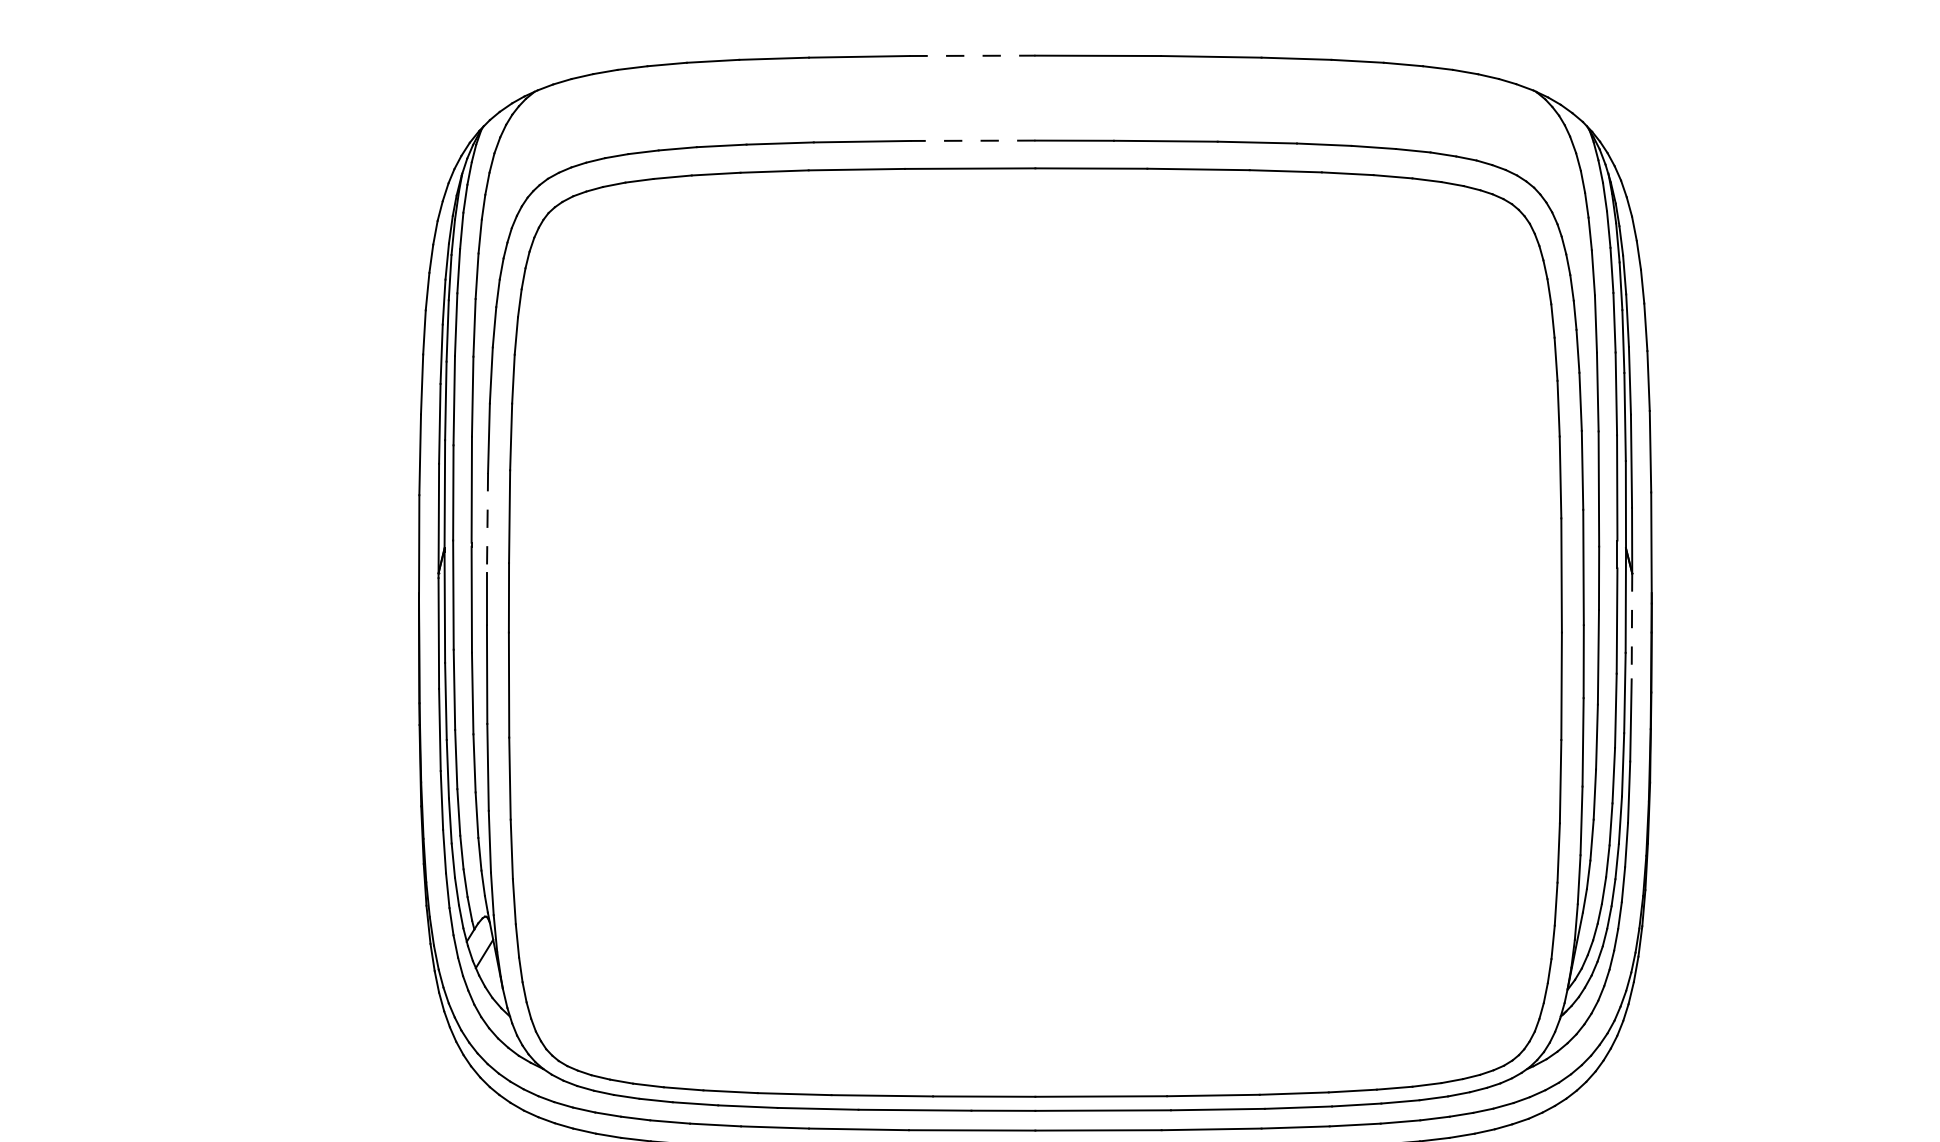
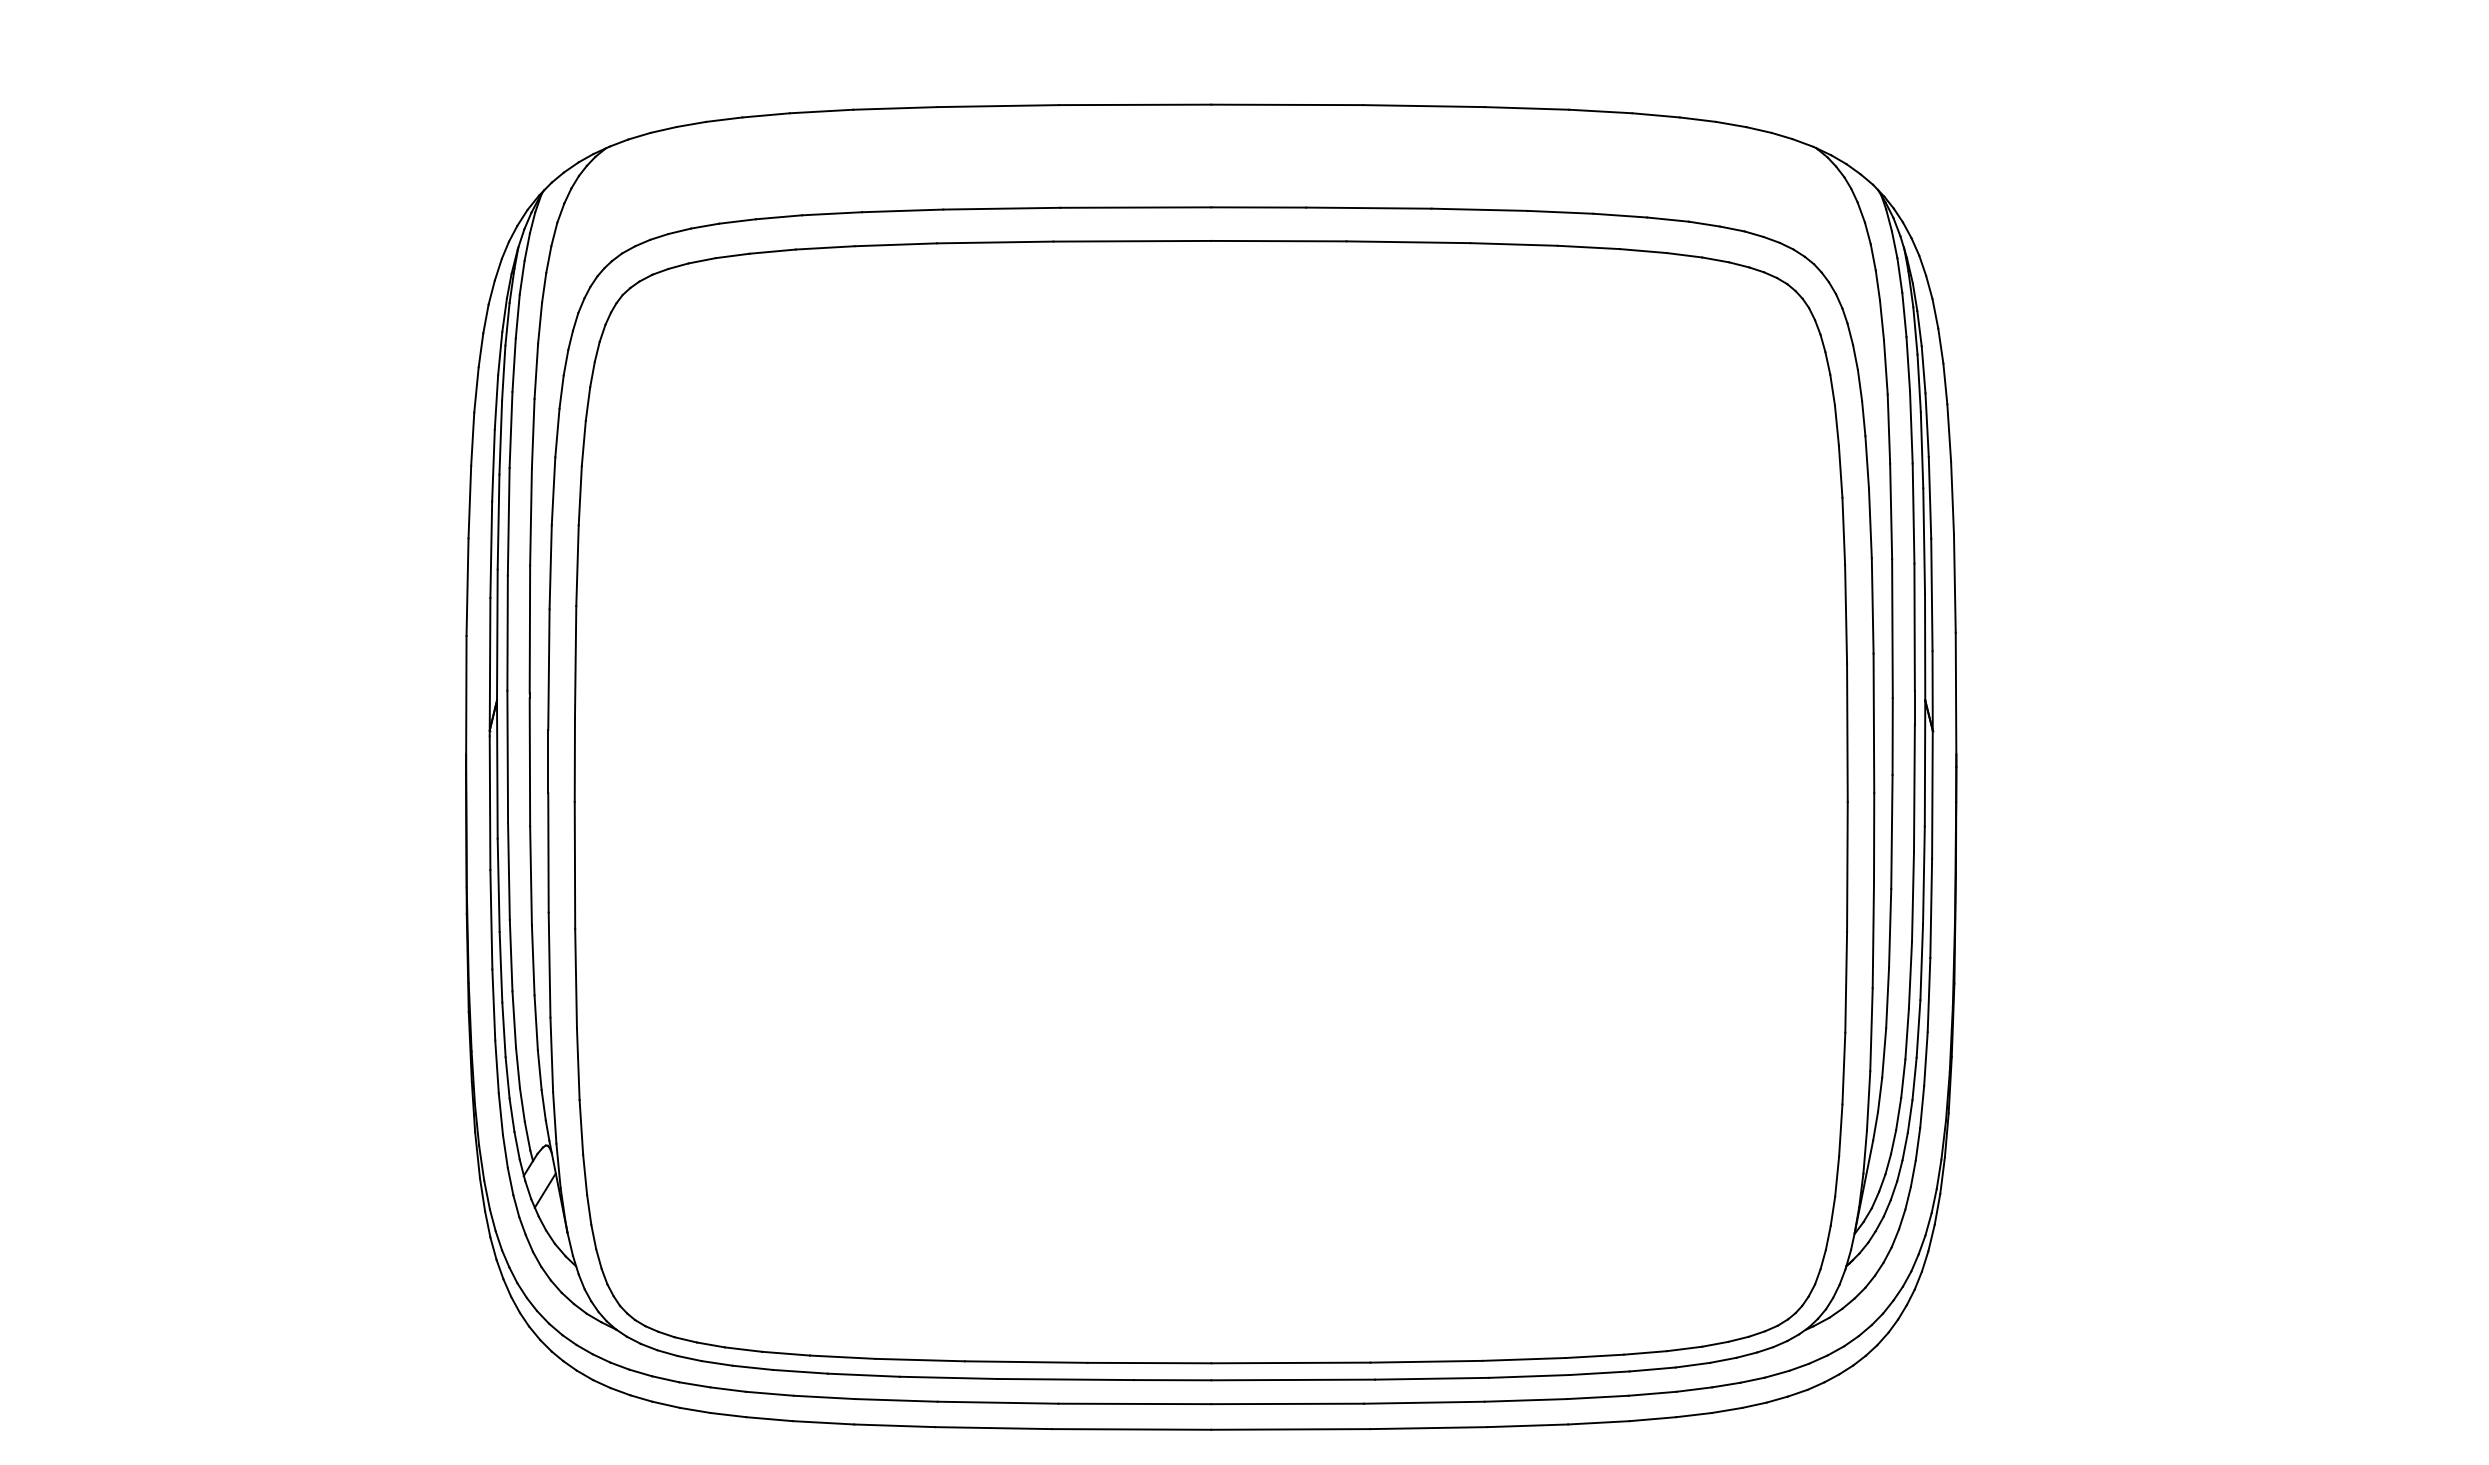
line: (972, 55) -> (1135, 104), dashed -> solid
line: (972, 140) -> (1135, 207), dashed -> solid
line: (487, 523) -> (548, 670), dashed -> solid
line: (1632, 627) -> (1932, 795), dashed -> solid

